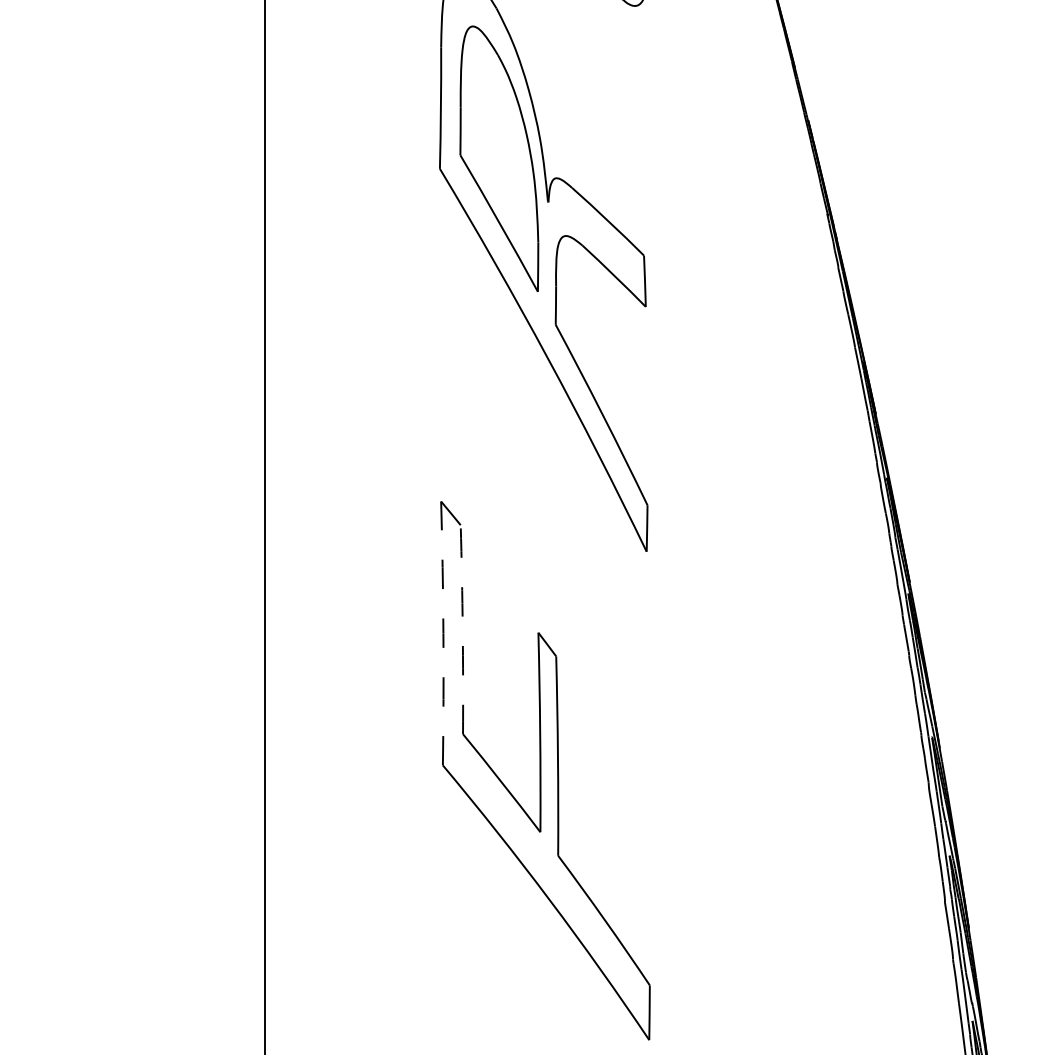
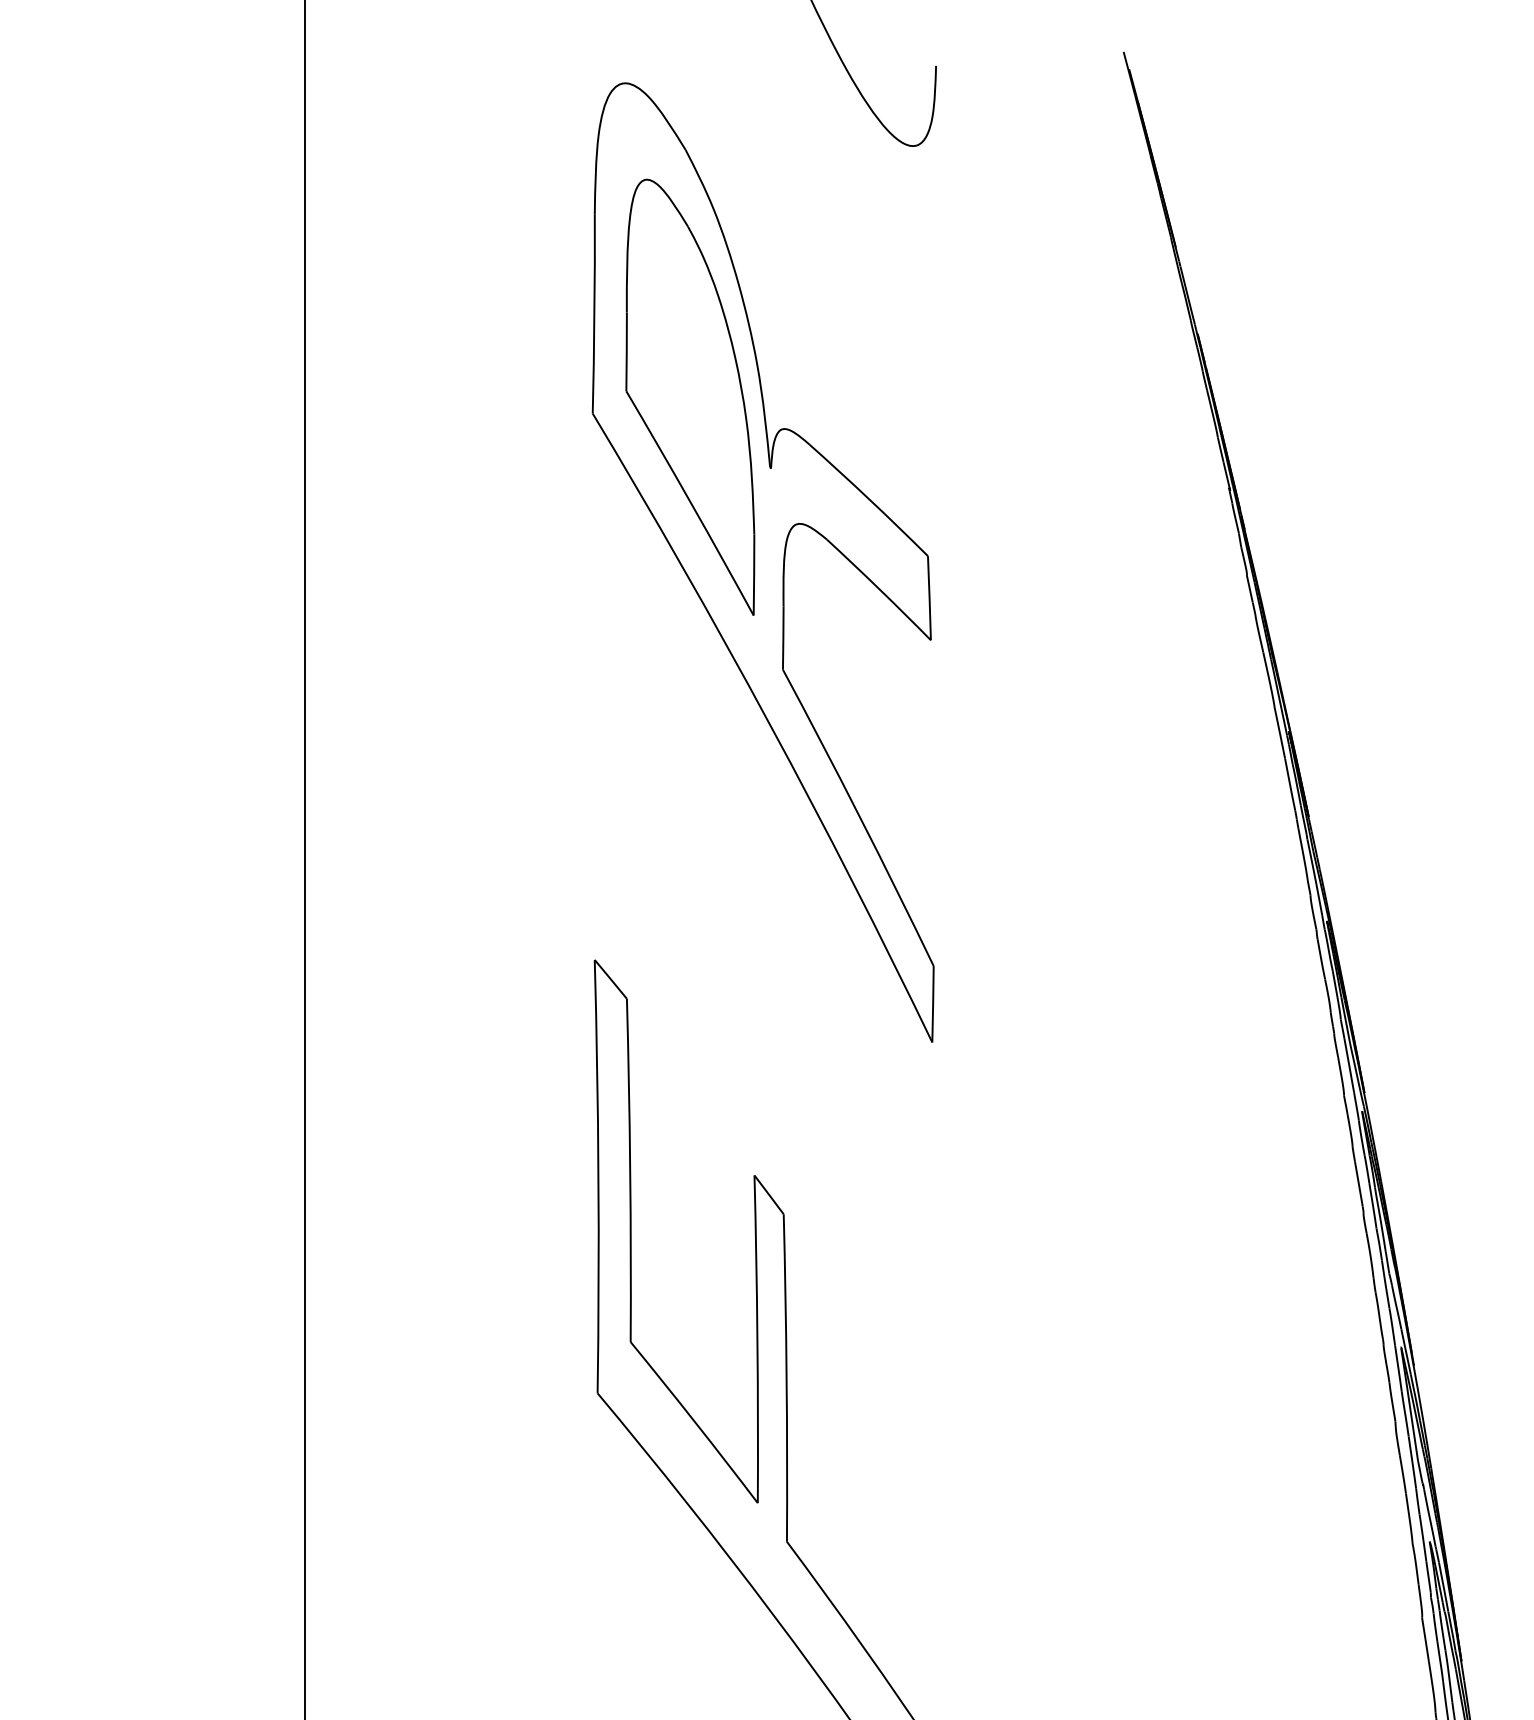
arc: (462, 629) -> (629, 1170), dashed -> solid
arc: (443, 633) -> (598, 1176), dashed -> solid

